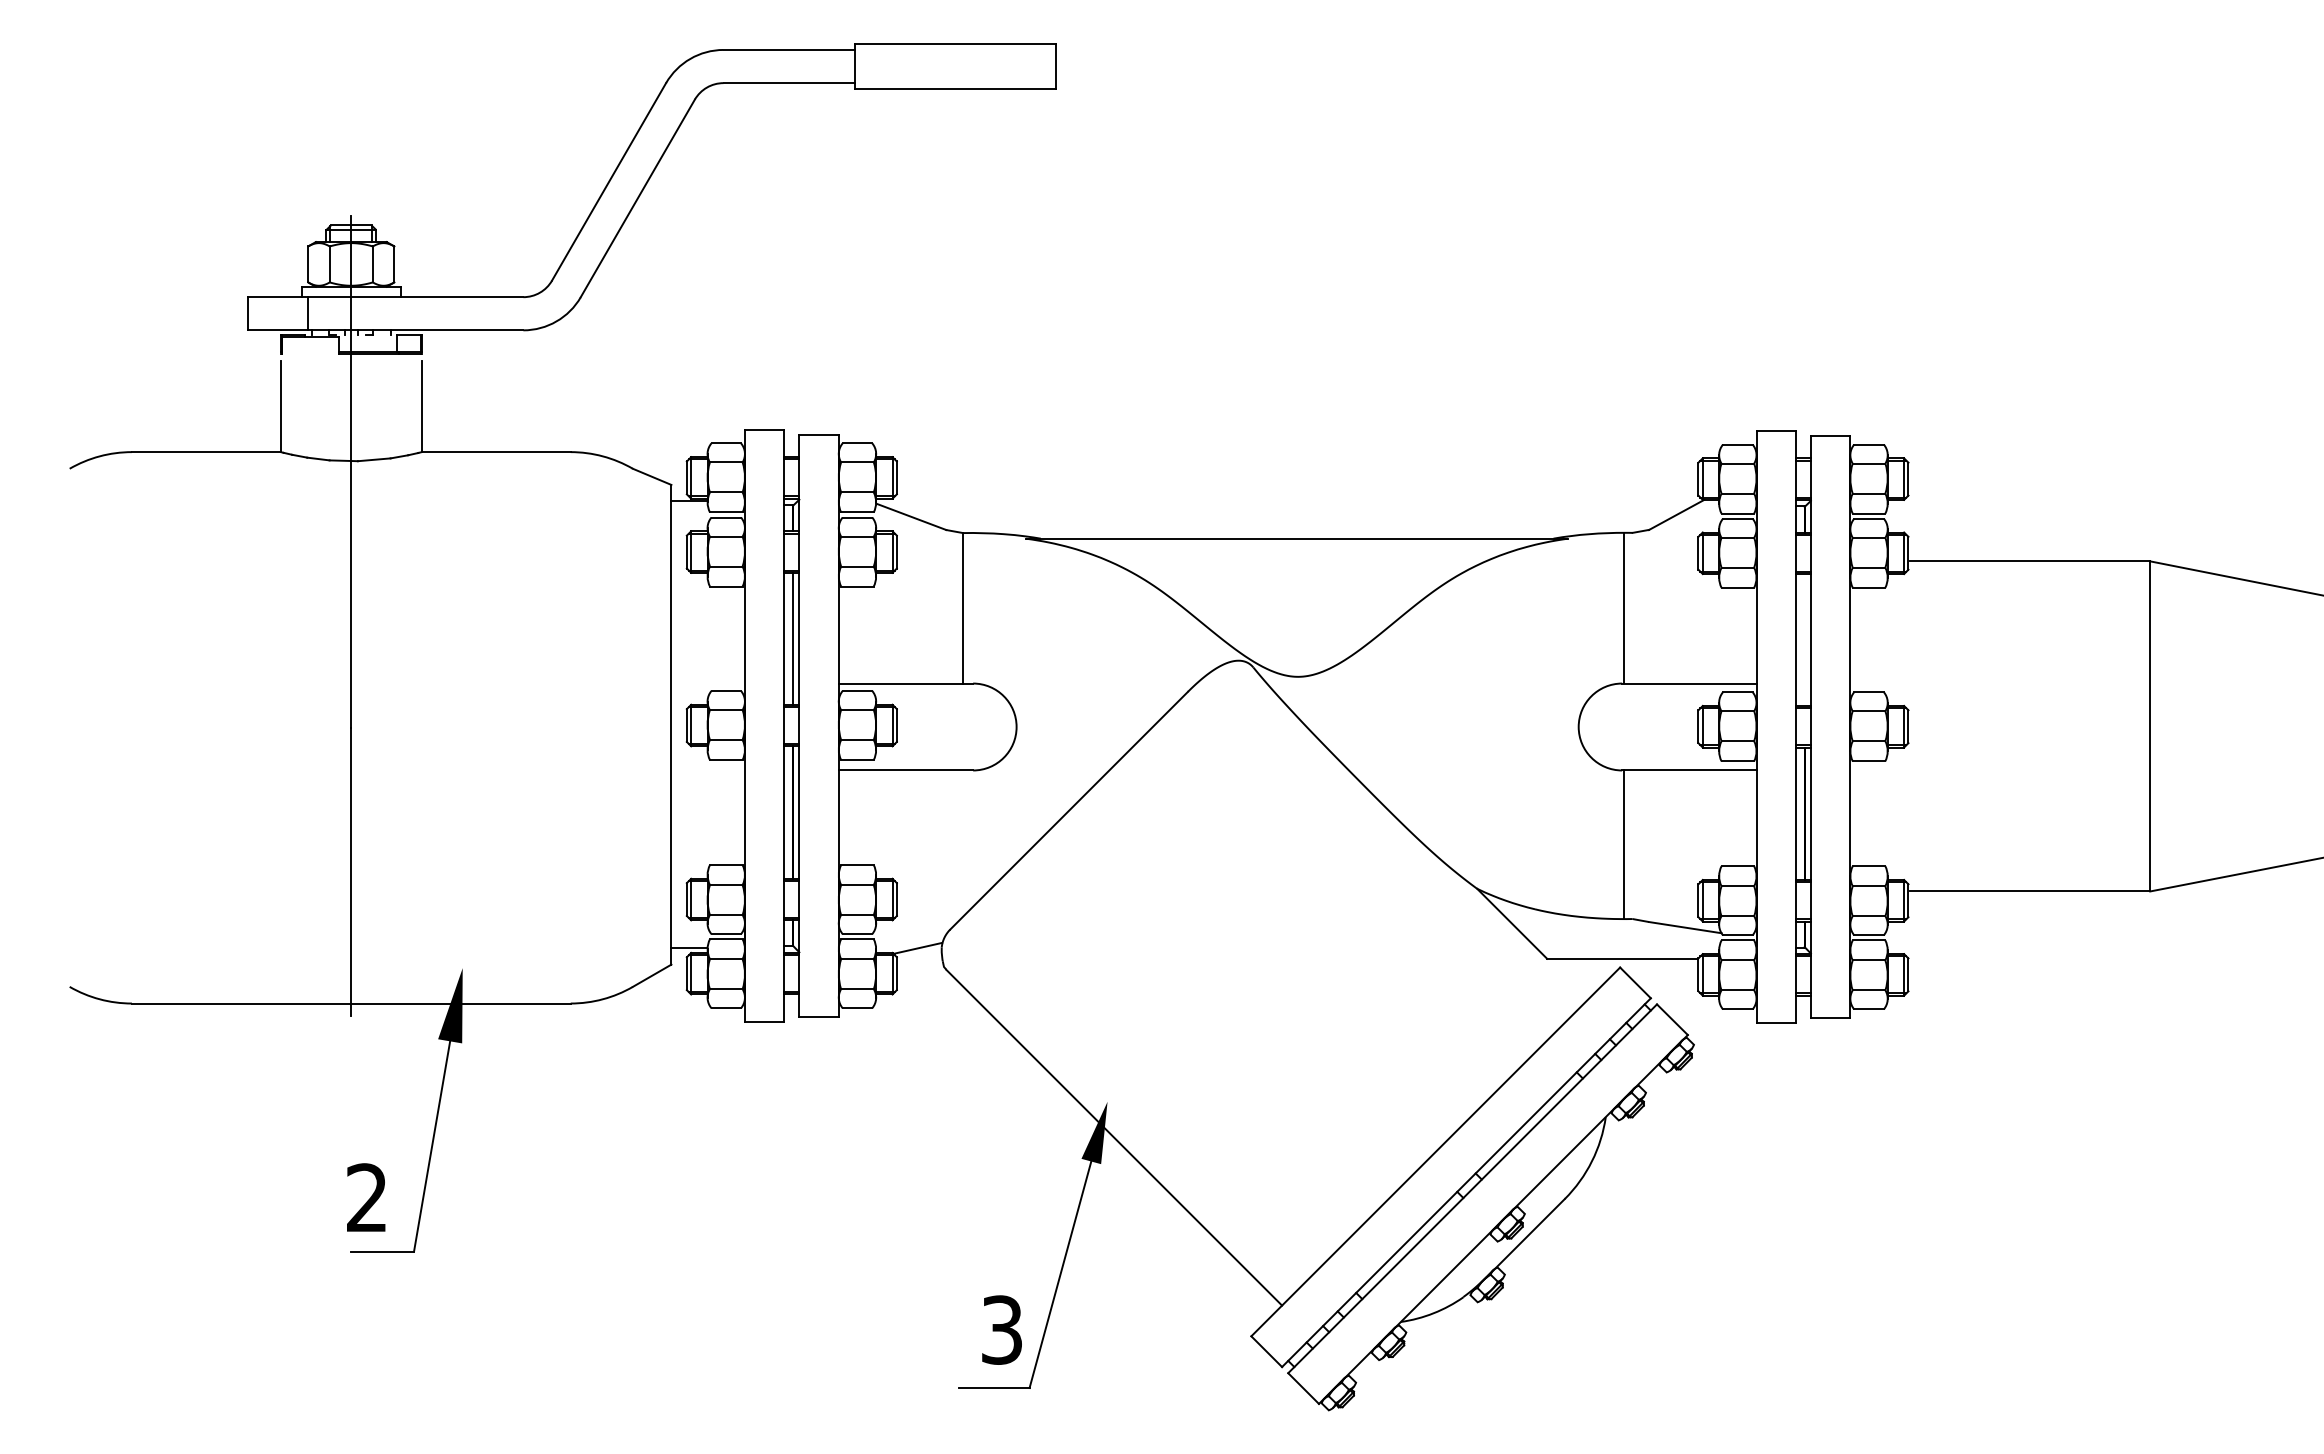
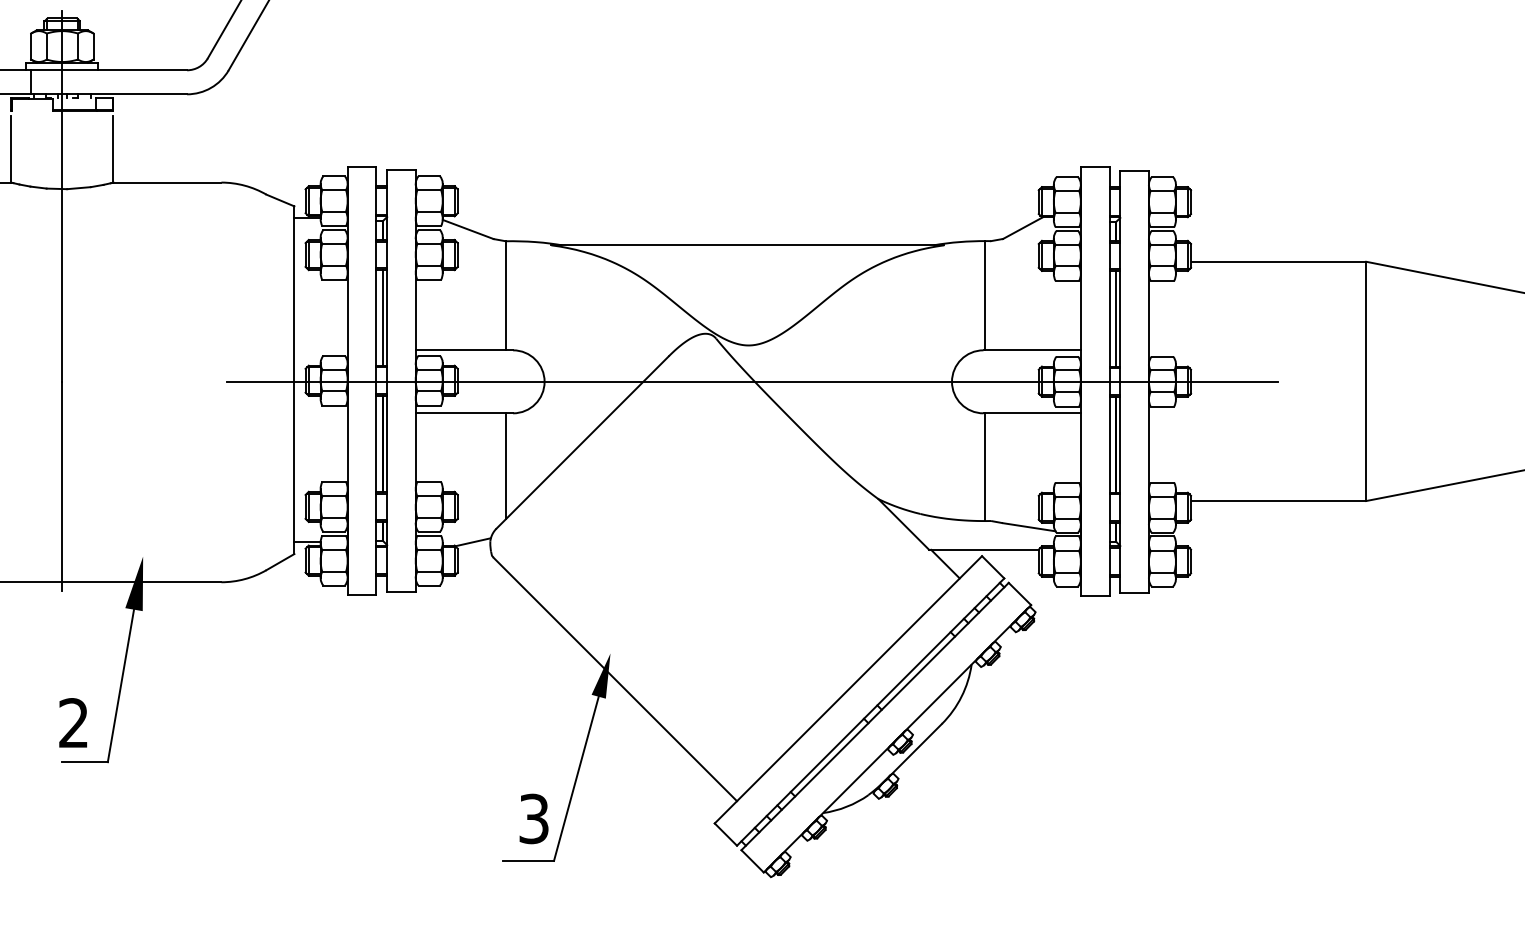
line: (1804, 639) -> (1115, 318), added
line: (1303, 727) -> (752, 382), added
line: (963, 843) -> (506, 466), added
line: (1569, 978) -> (945, 564), added

